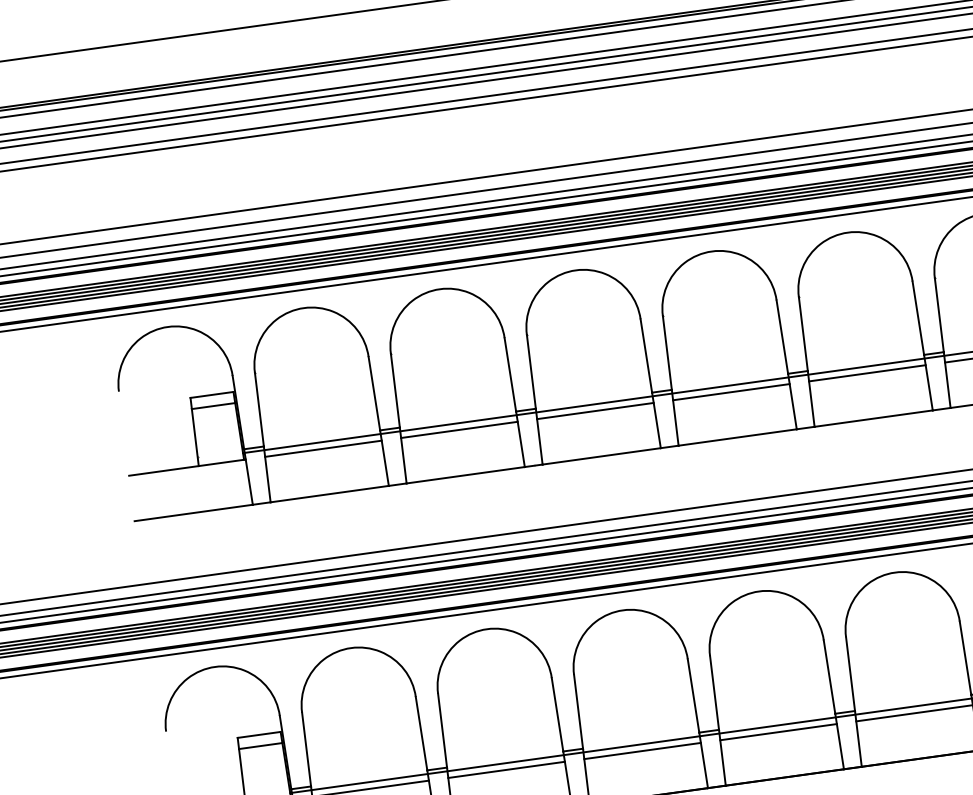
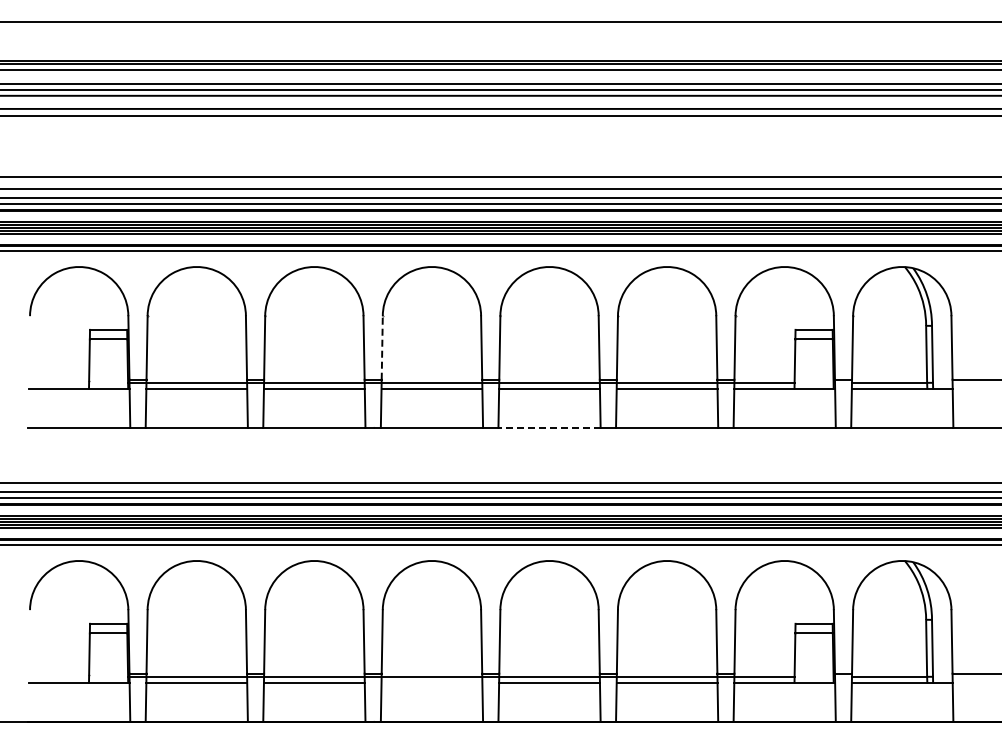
line: (531, 371) -> (382, 347), solid -> dashed
line: (737, 437) -> (549, 427), solid -> dashed
line: (642, 750) -> (431, 682), removed

